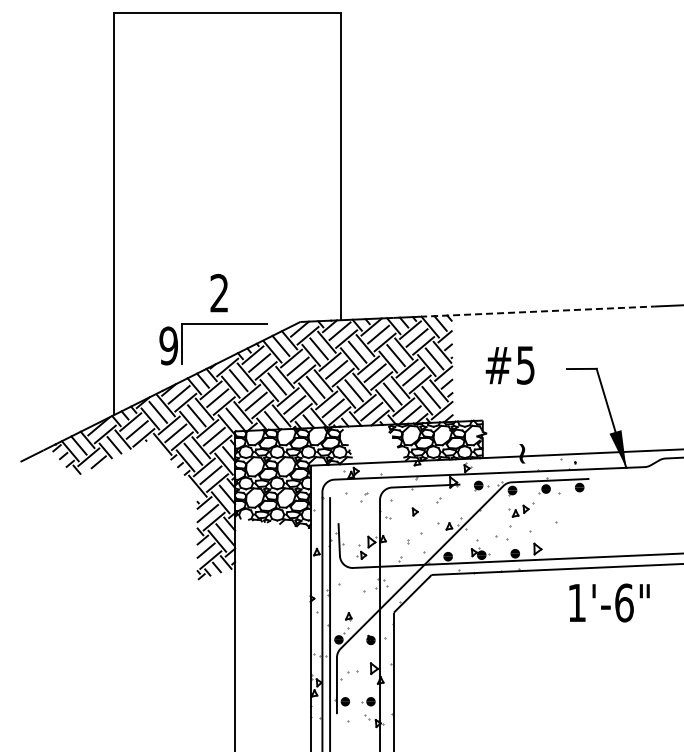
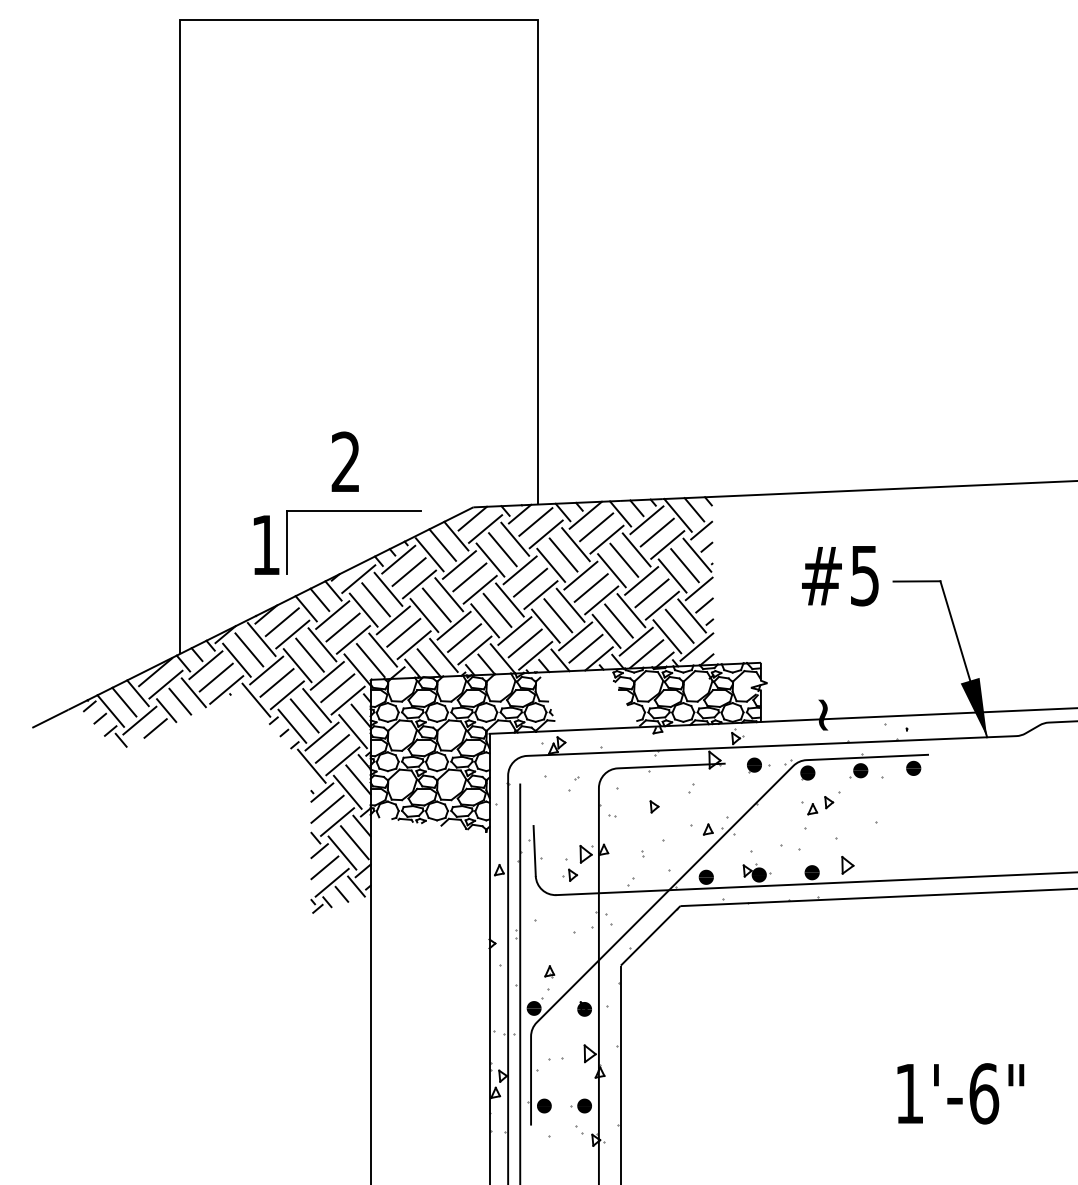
line: (537, 311) -> (847, 490), dashed -> solid
text: (168, 345) -> (265, 544), 9 -> 1
text: (509, 365) -> (839, 575), moved
text: (609, 602) -> (960, 1093), moved

